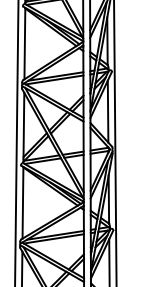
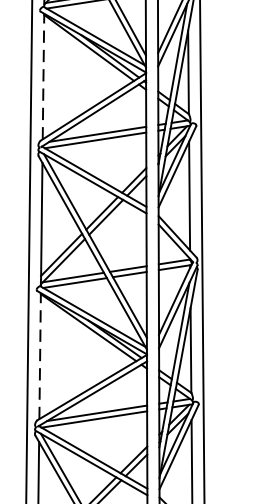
line: (24, 43) -> (42, 76), solid -> dashed
line: (22, 202) -> (39, 355), solid -> dashed

